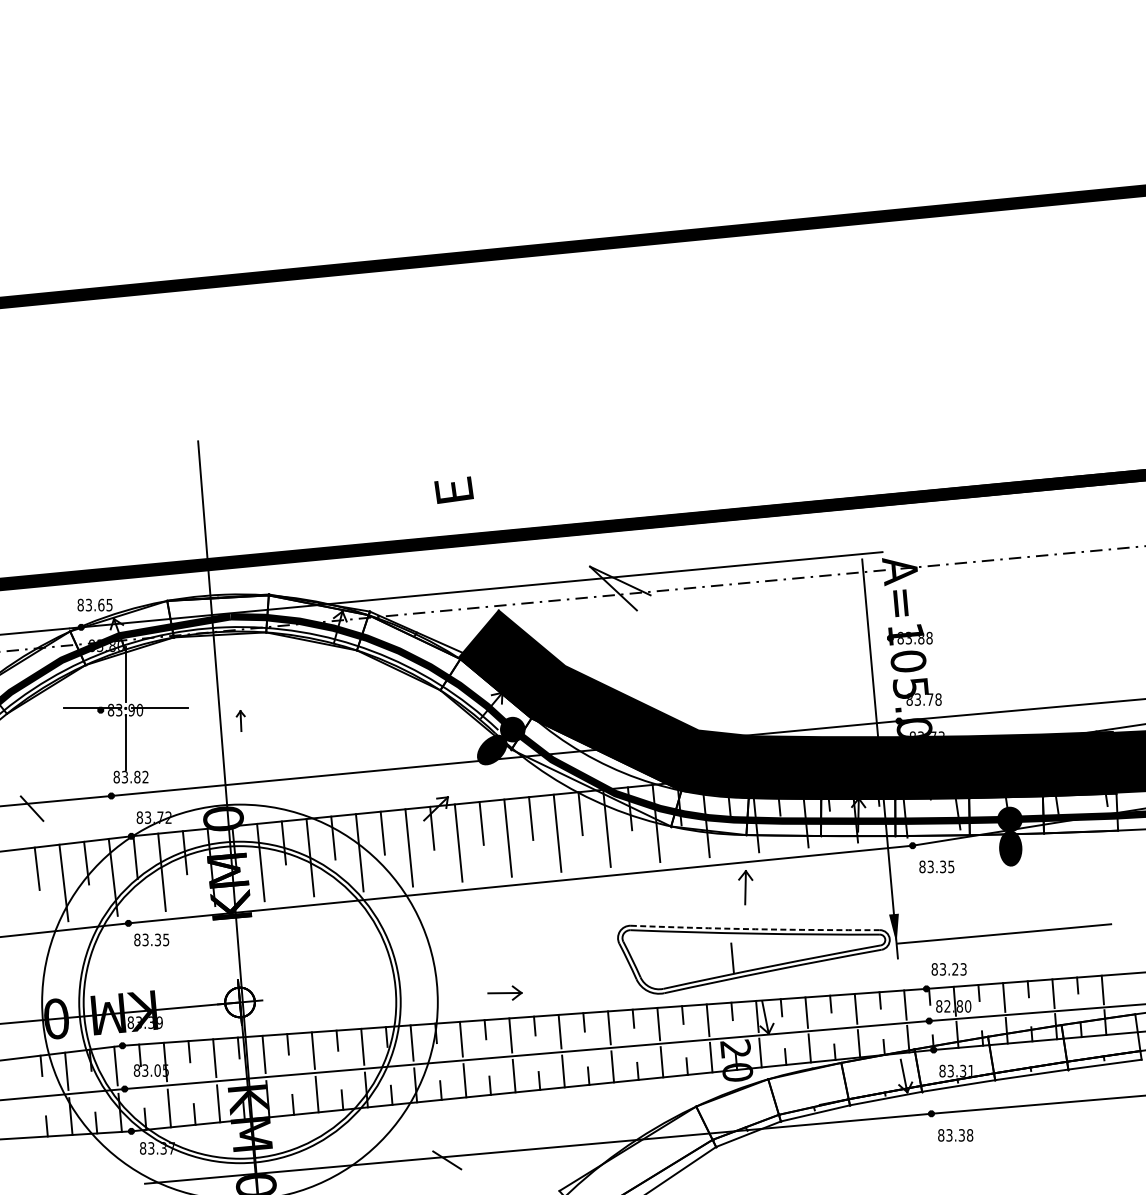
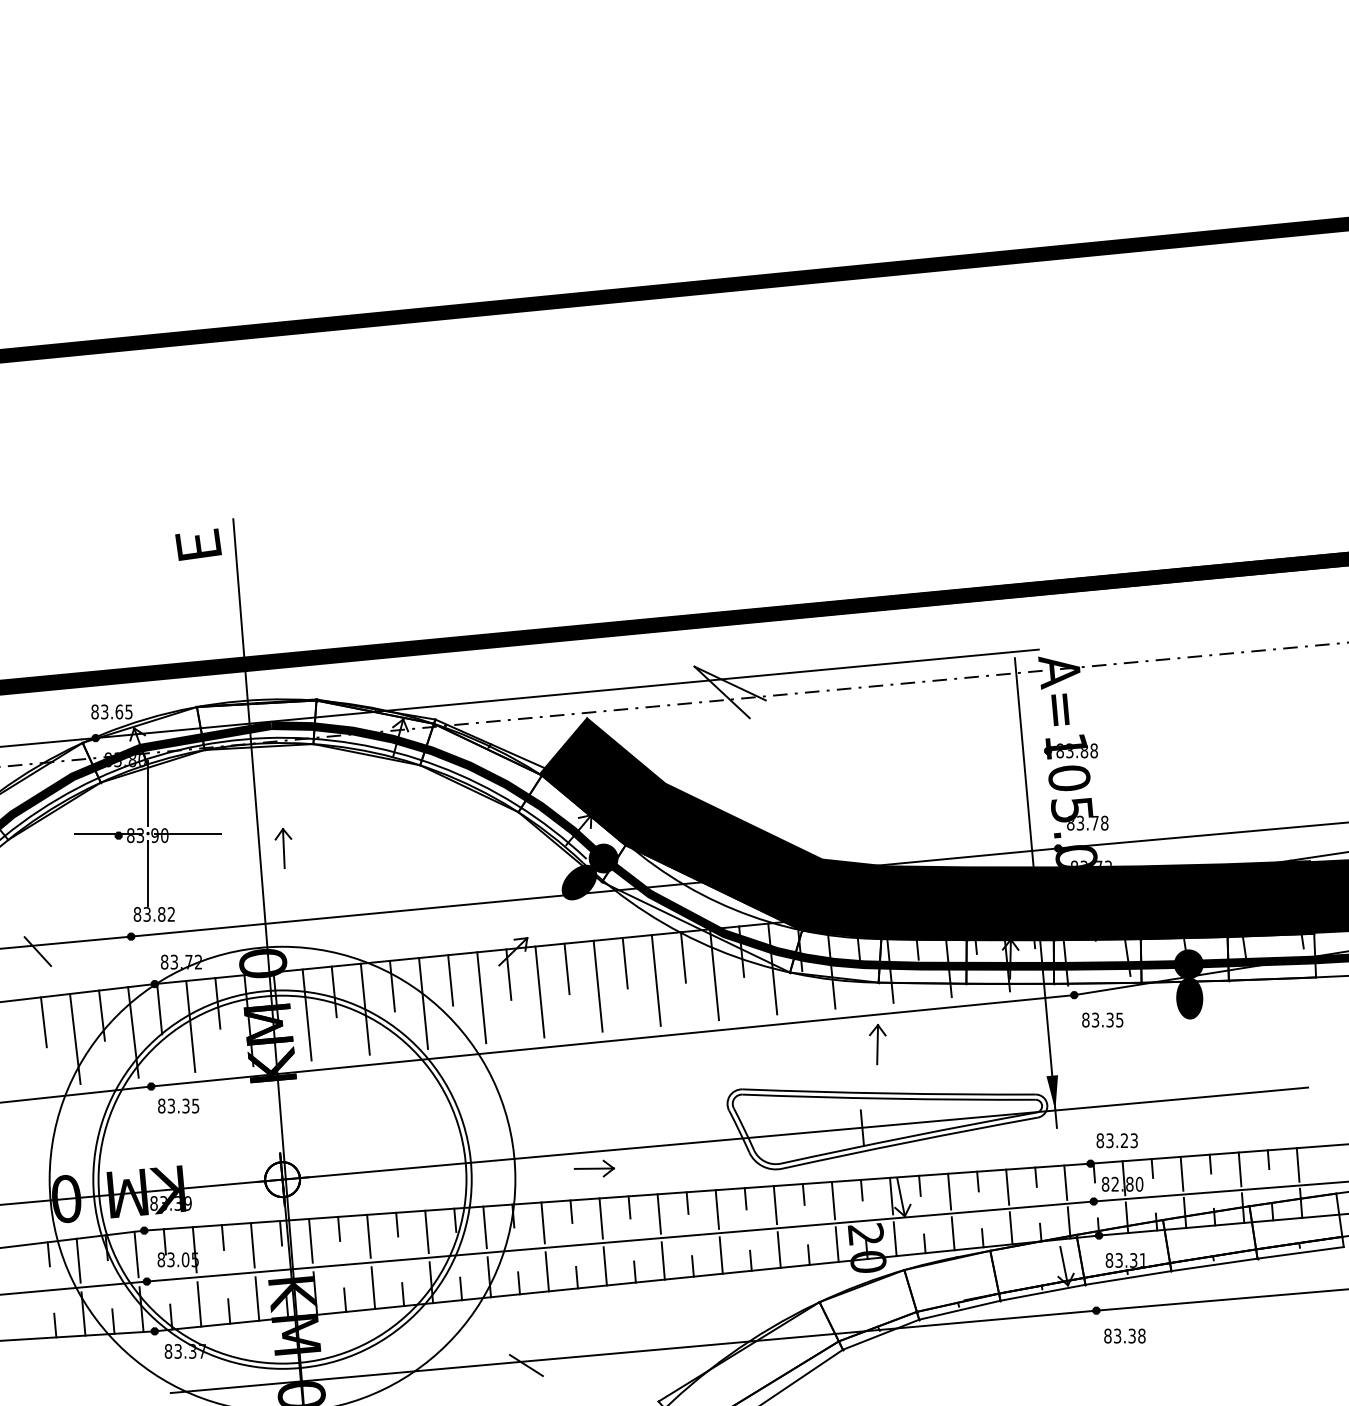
text: (454, 490) -> (198, 544), moved
part: (240, 721) -> (283, 848), size x1.67
arc: (755, 929) -> (889, 1093), dashed -> solid
line: (567, 972) -> (668, 1144), added

